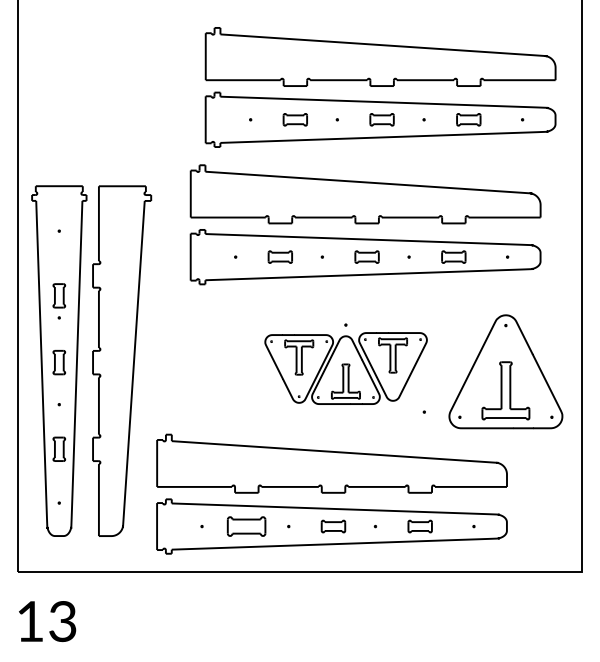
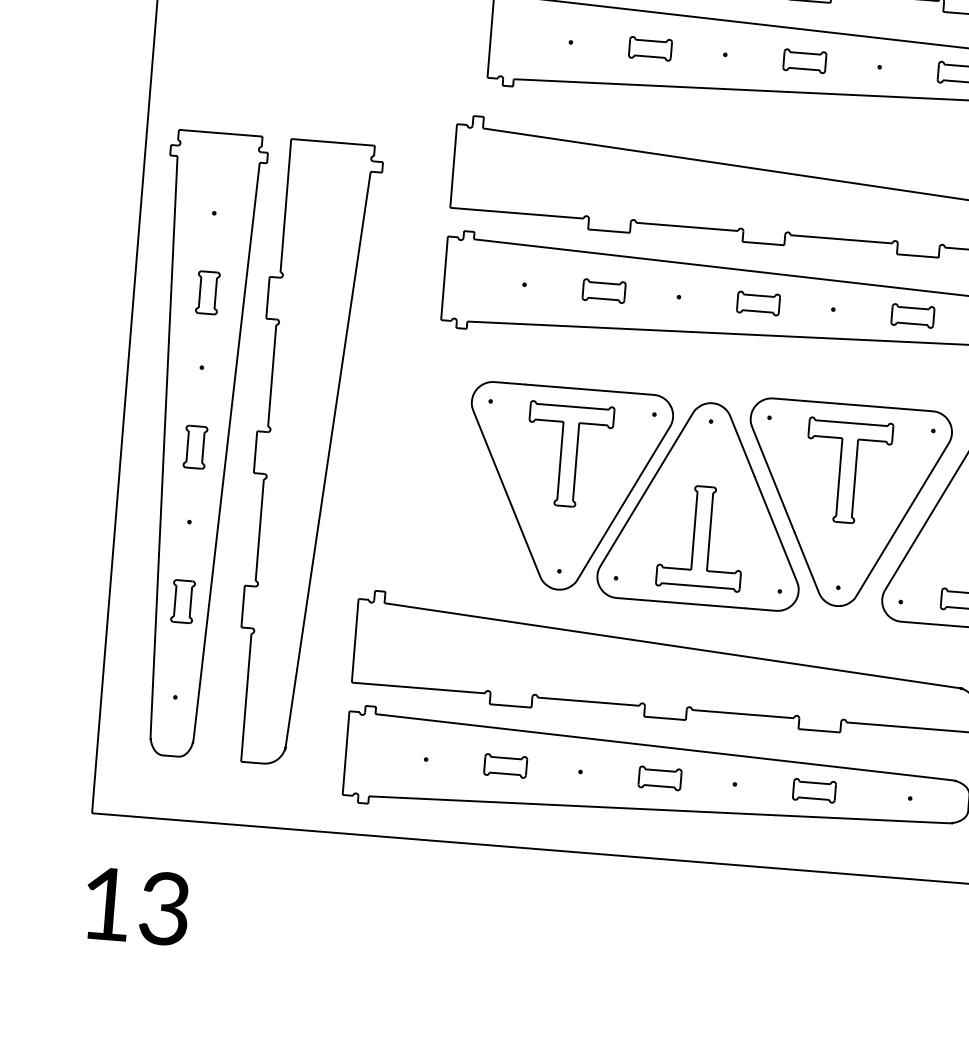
part: (59, 295) -> (208, 292), moved
part: (345, 368) -> (704, 498), size x1.67
part: (246, 526) -> (505, 765), size x0.62

